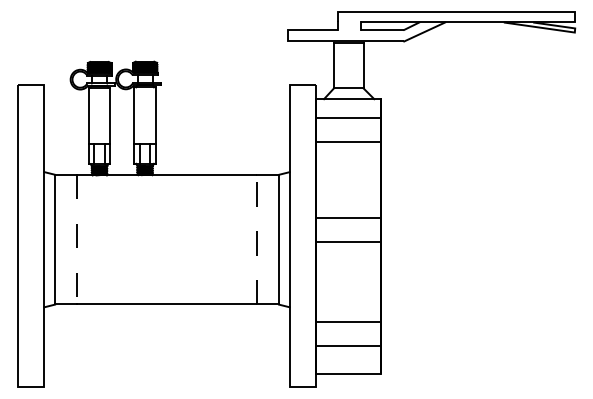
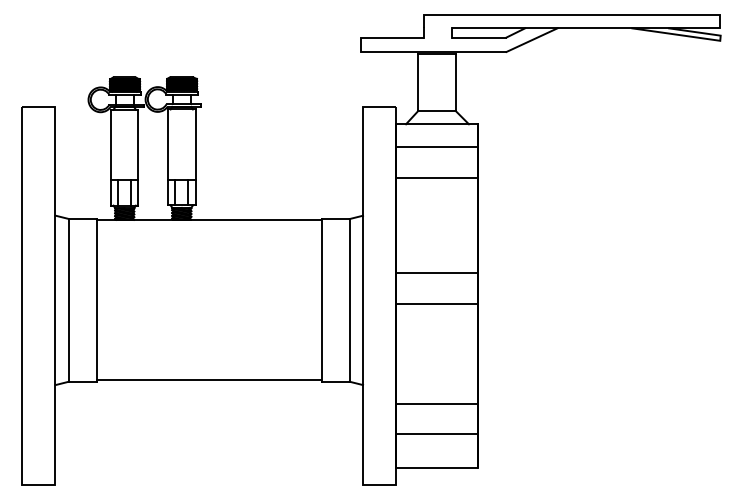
line: (77, 239) -> (97, 300), dashed -> solid
line: (256, 239) -> (321, 299), dashed -> solid

